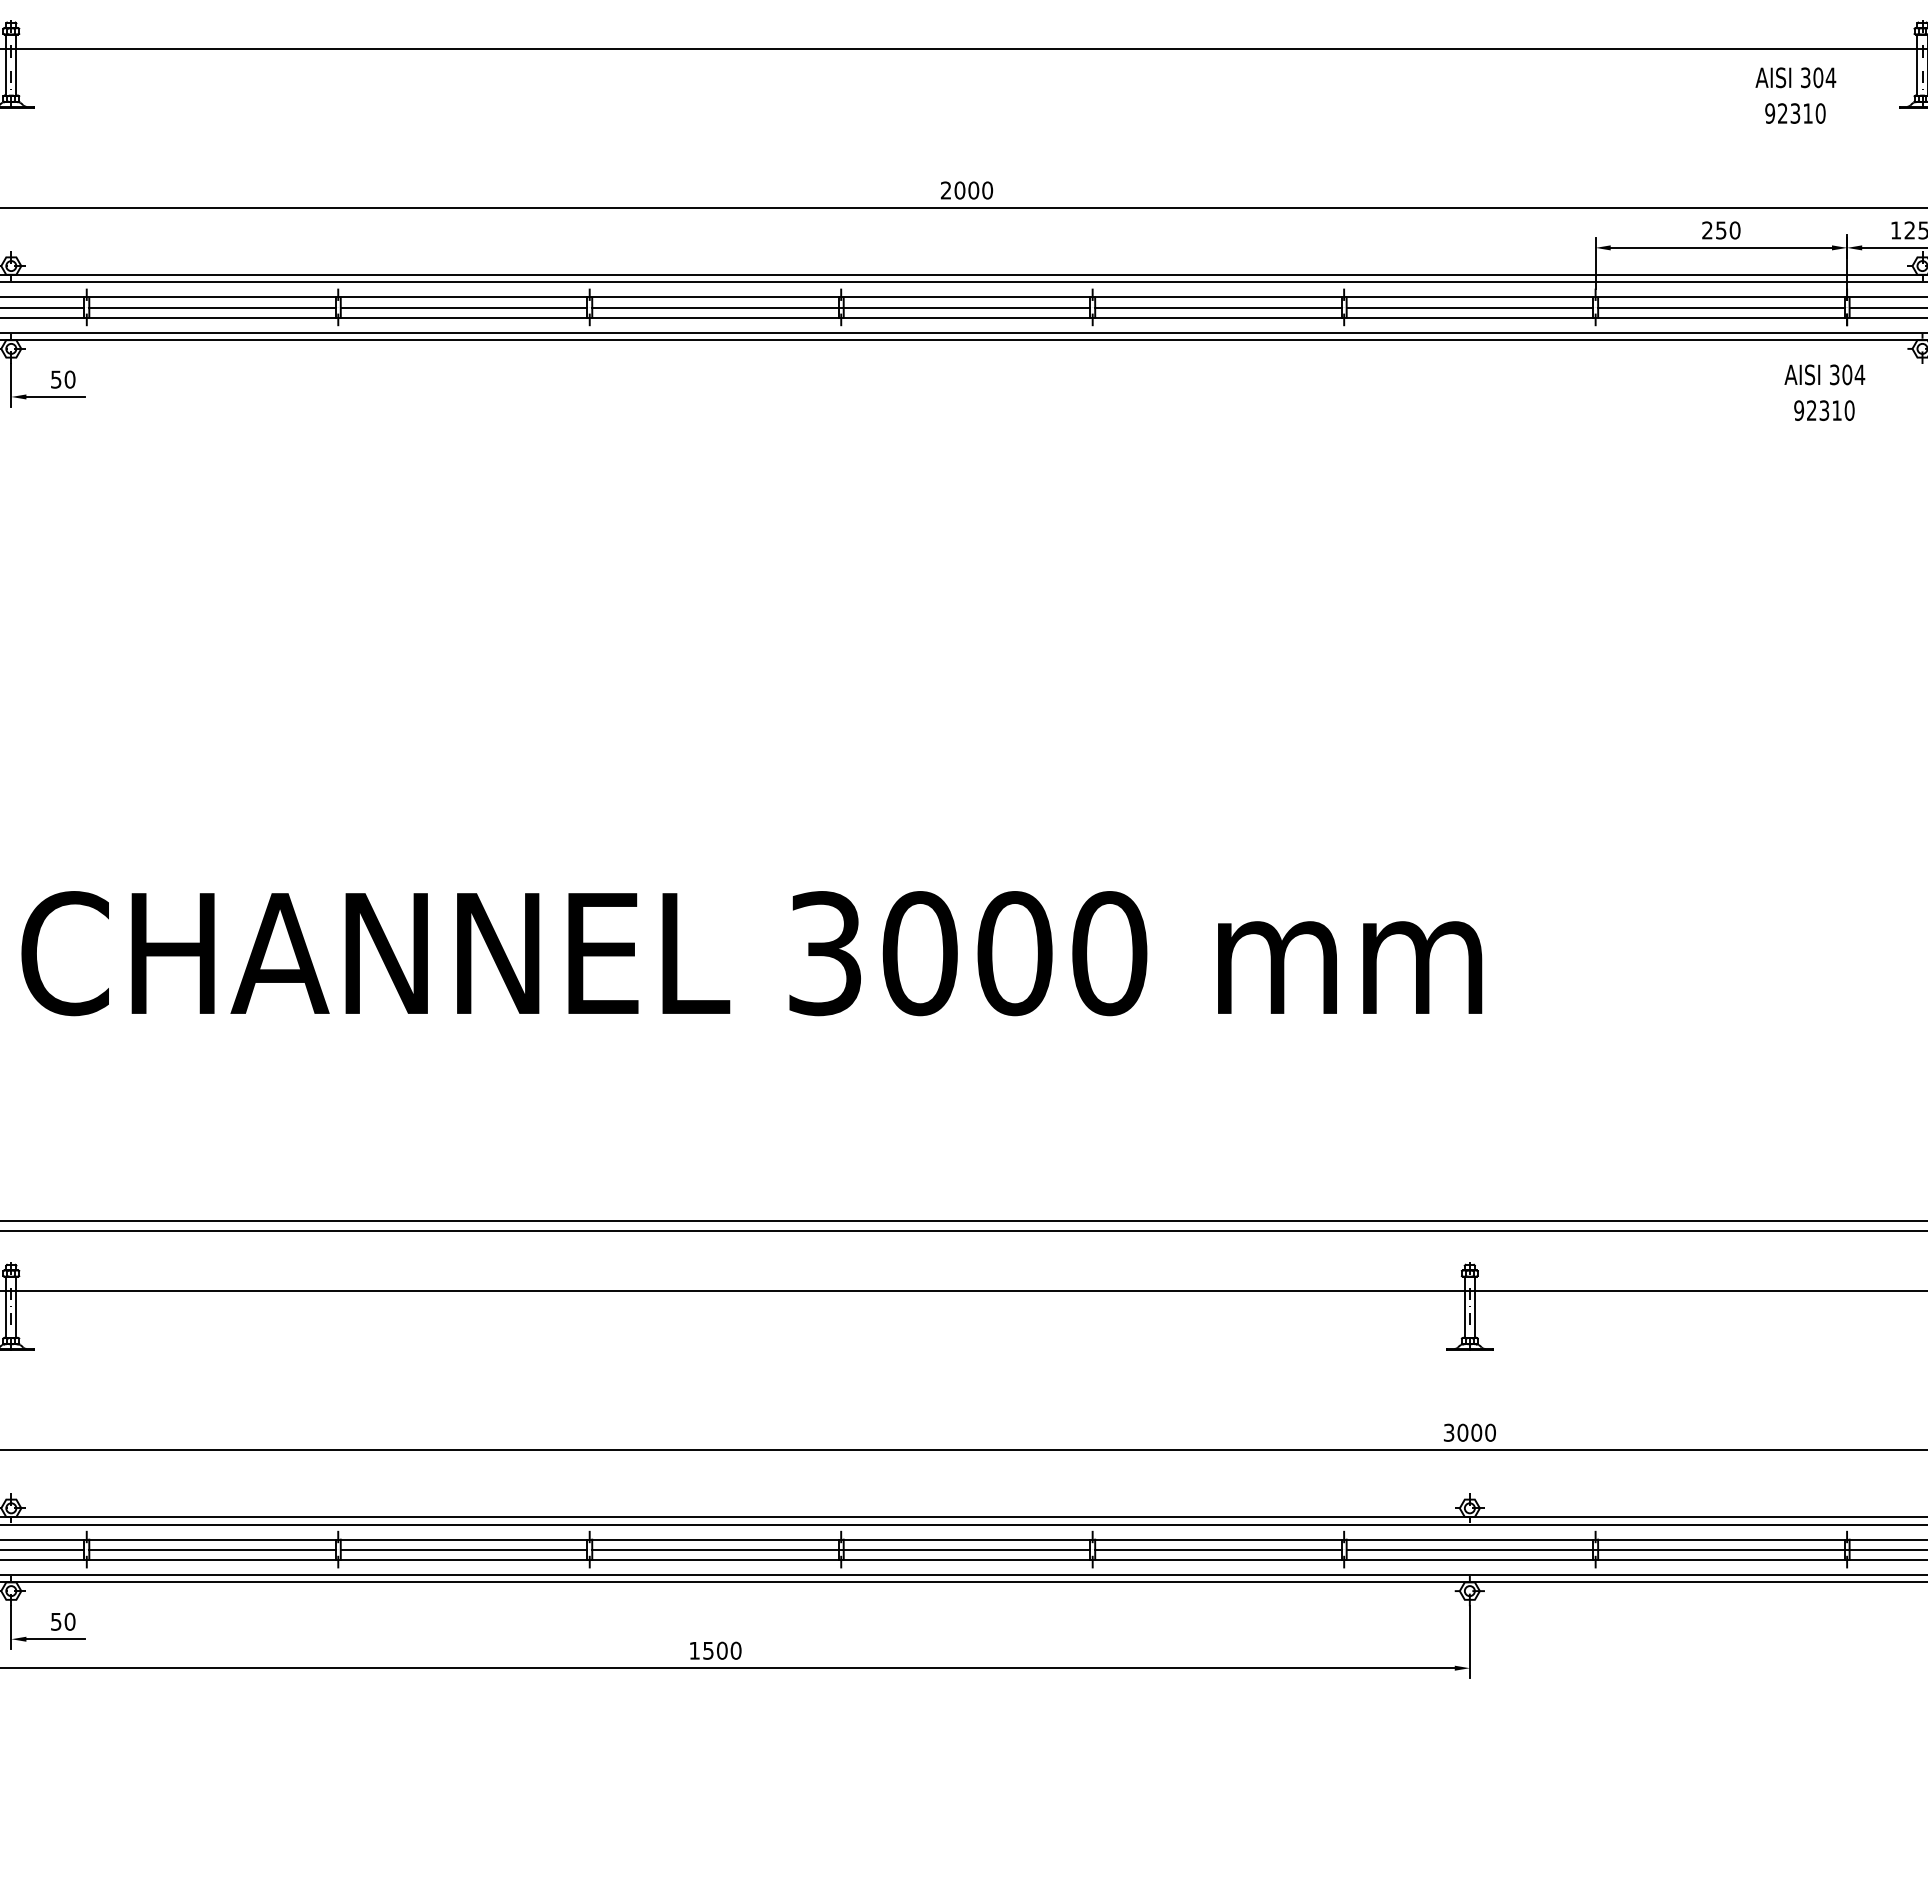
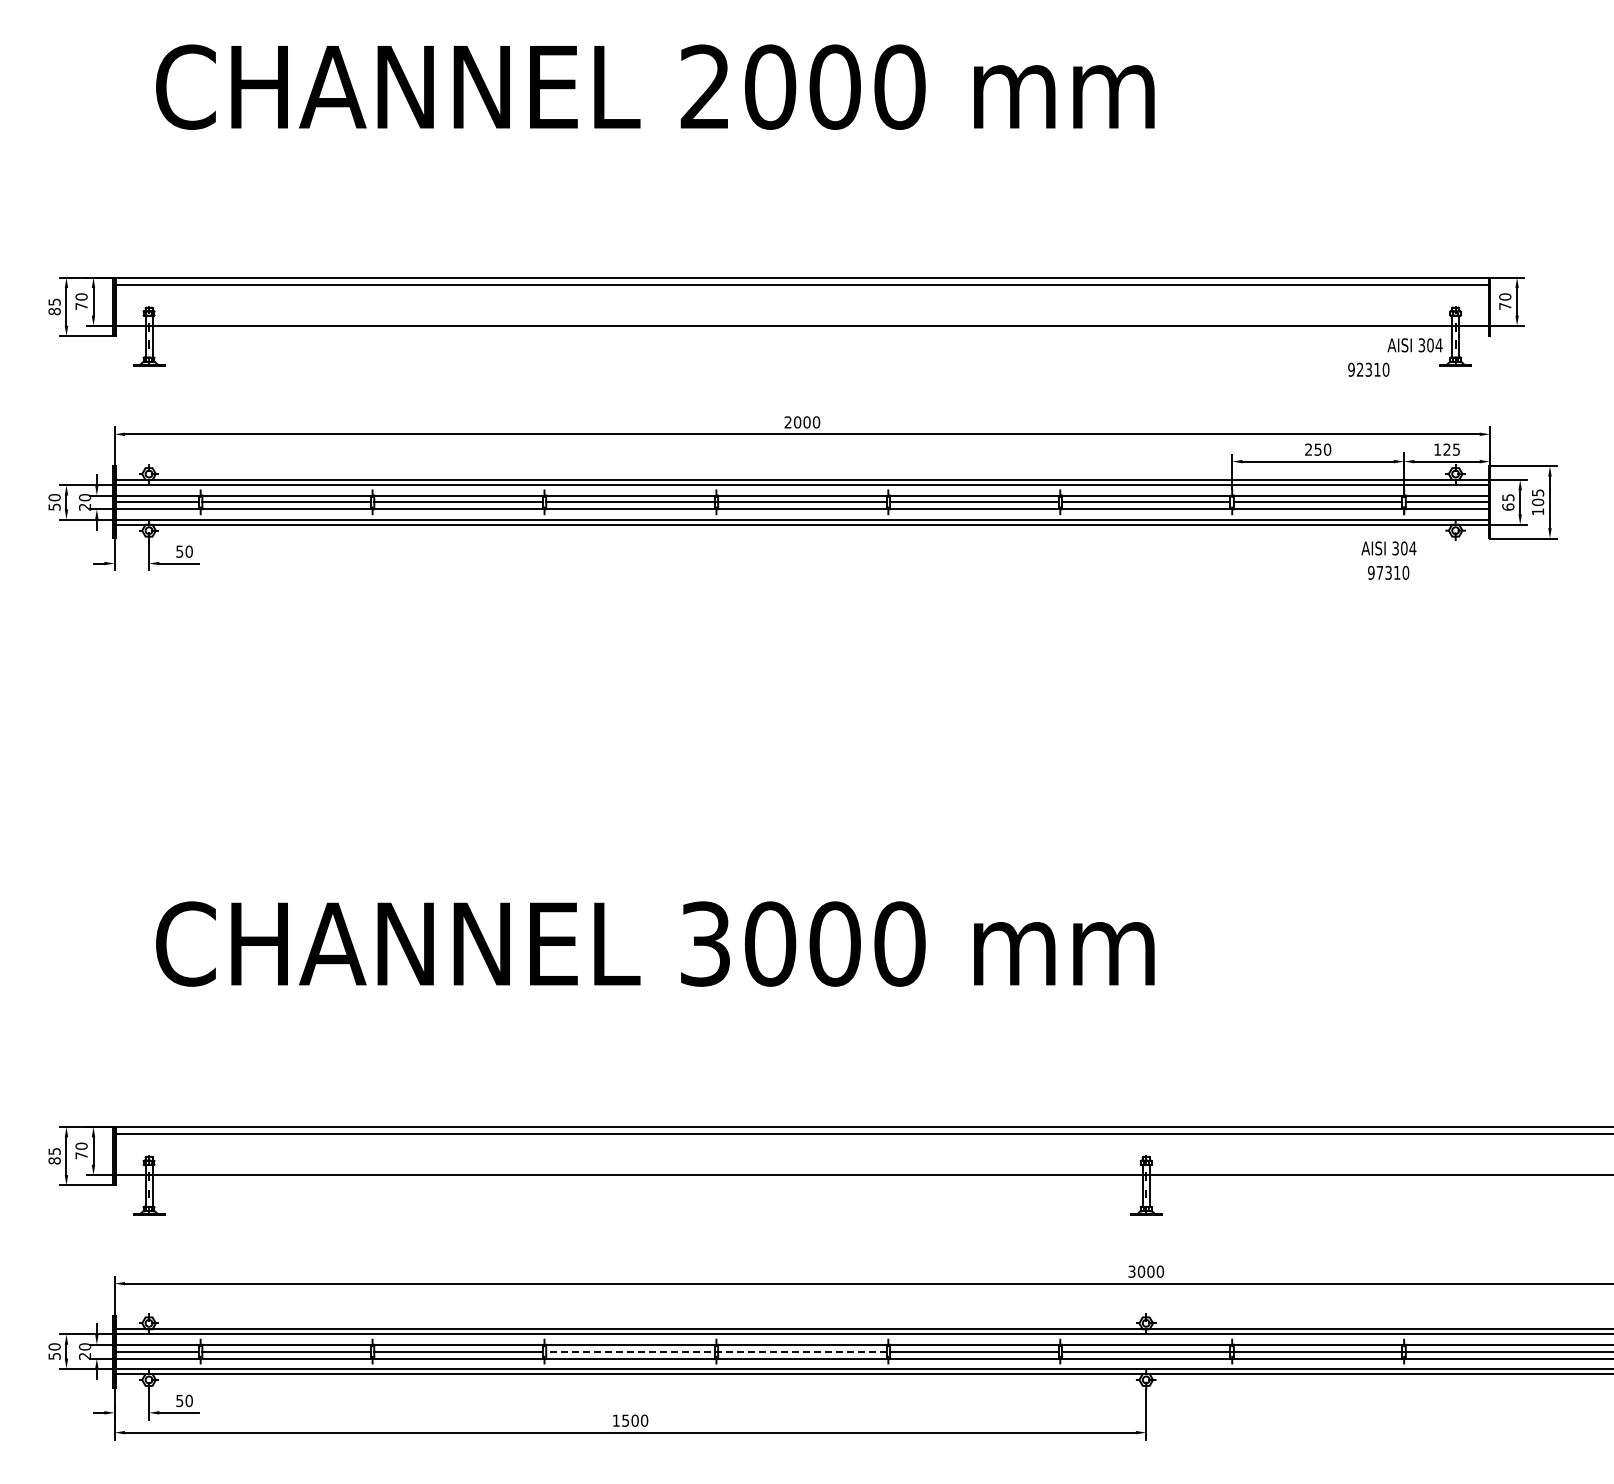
text: (1794, 78) -> (1414, 345), moved
text: (1811, 410) -> (1379, 572), 92310 -> 97310
line: (839, 1549) -> (715, 1351), solid -> dashed

